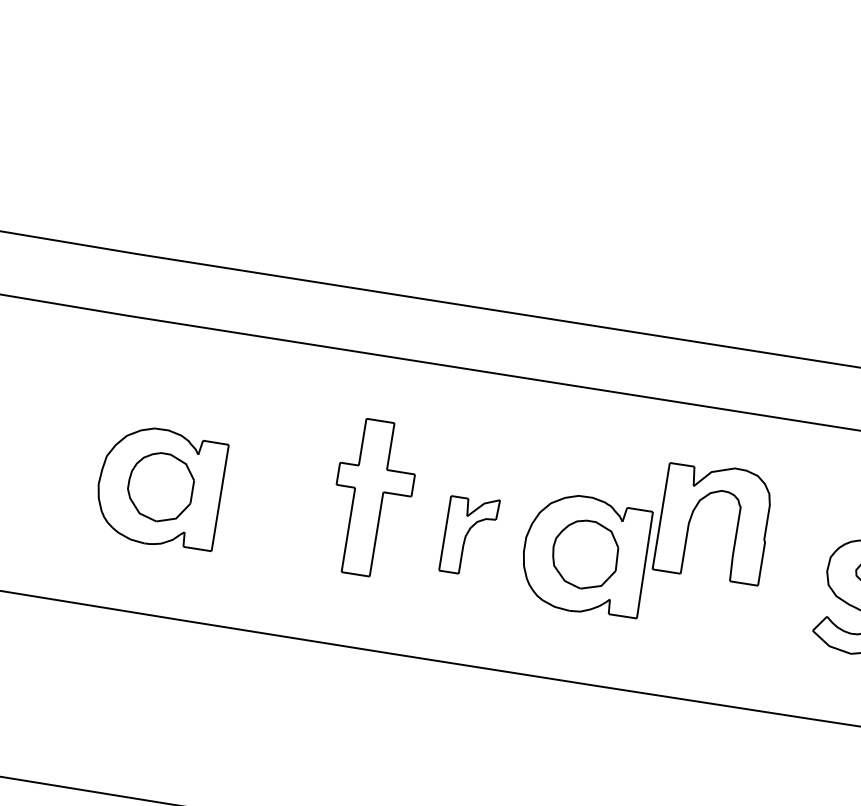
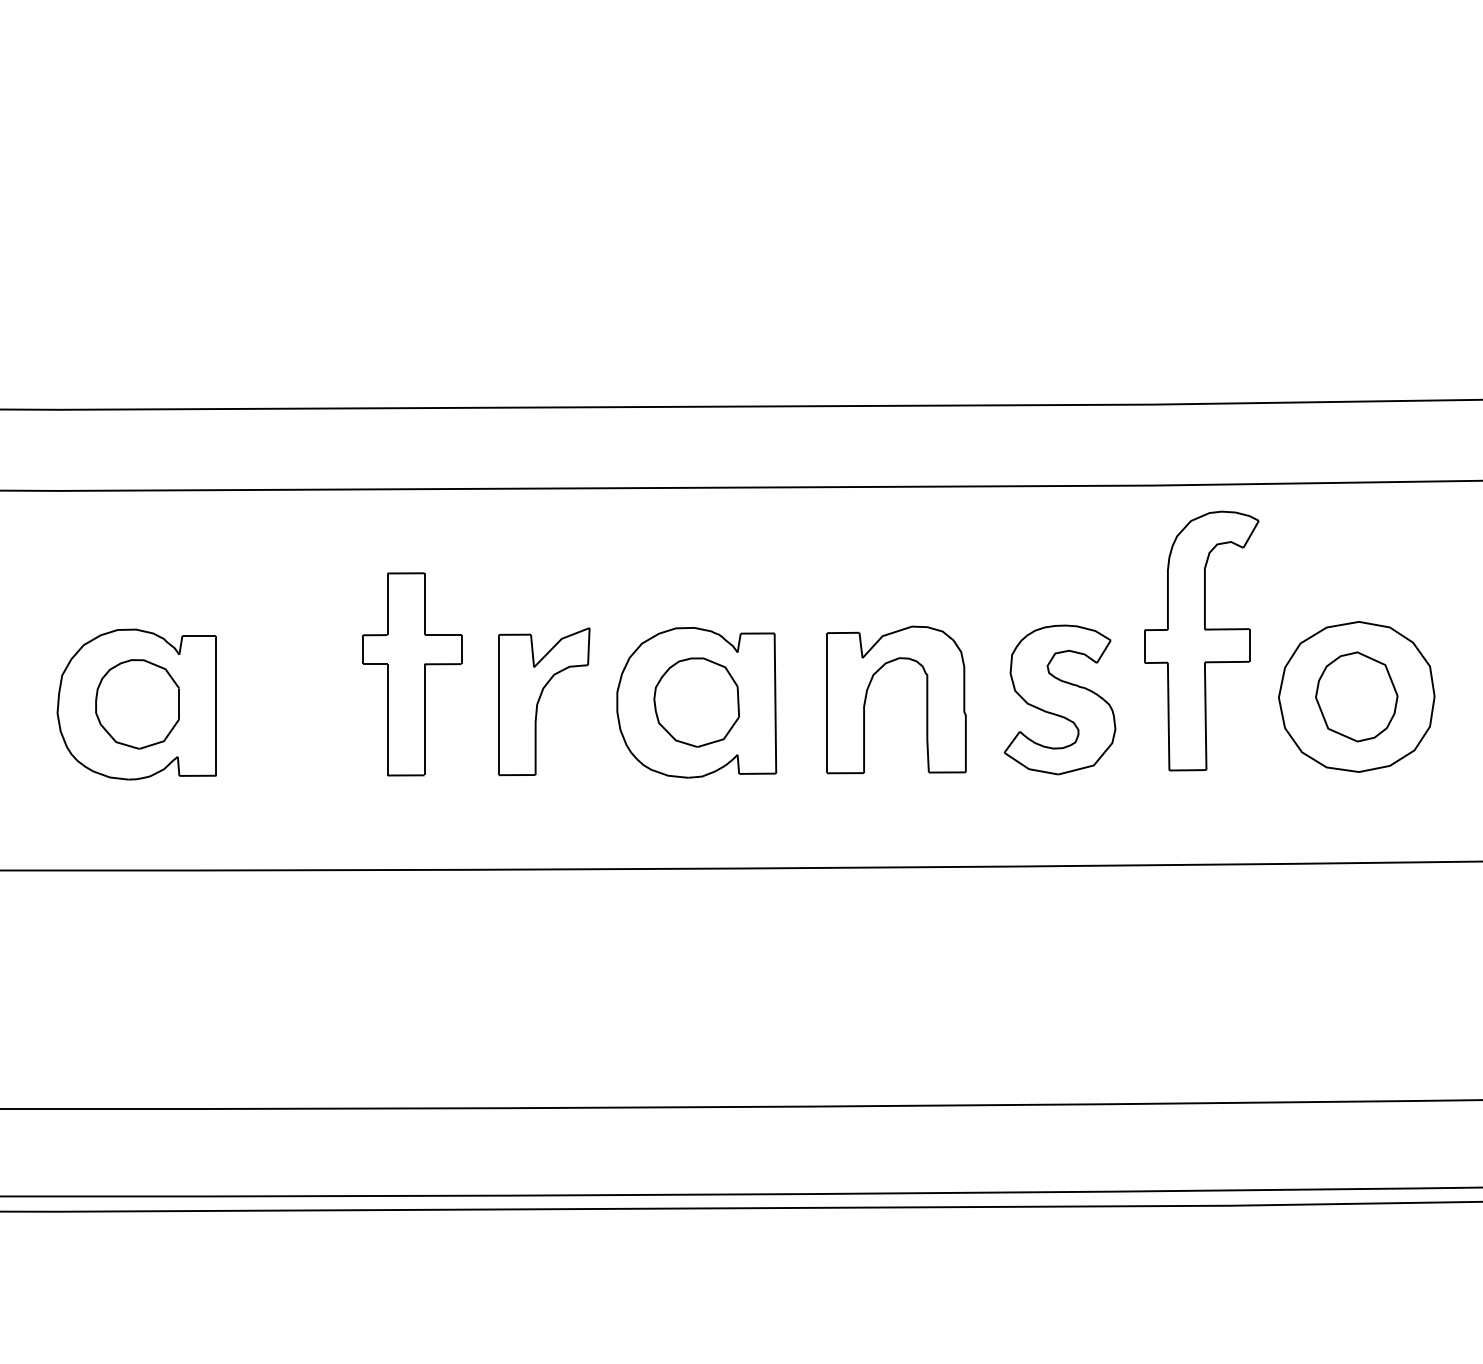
part: (692, 515) -> (867, 695), moved
part: (469, 535) -> (544, 701), size x1.43

